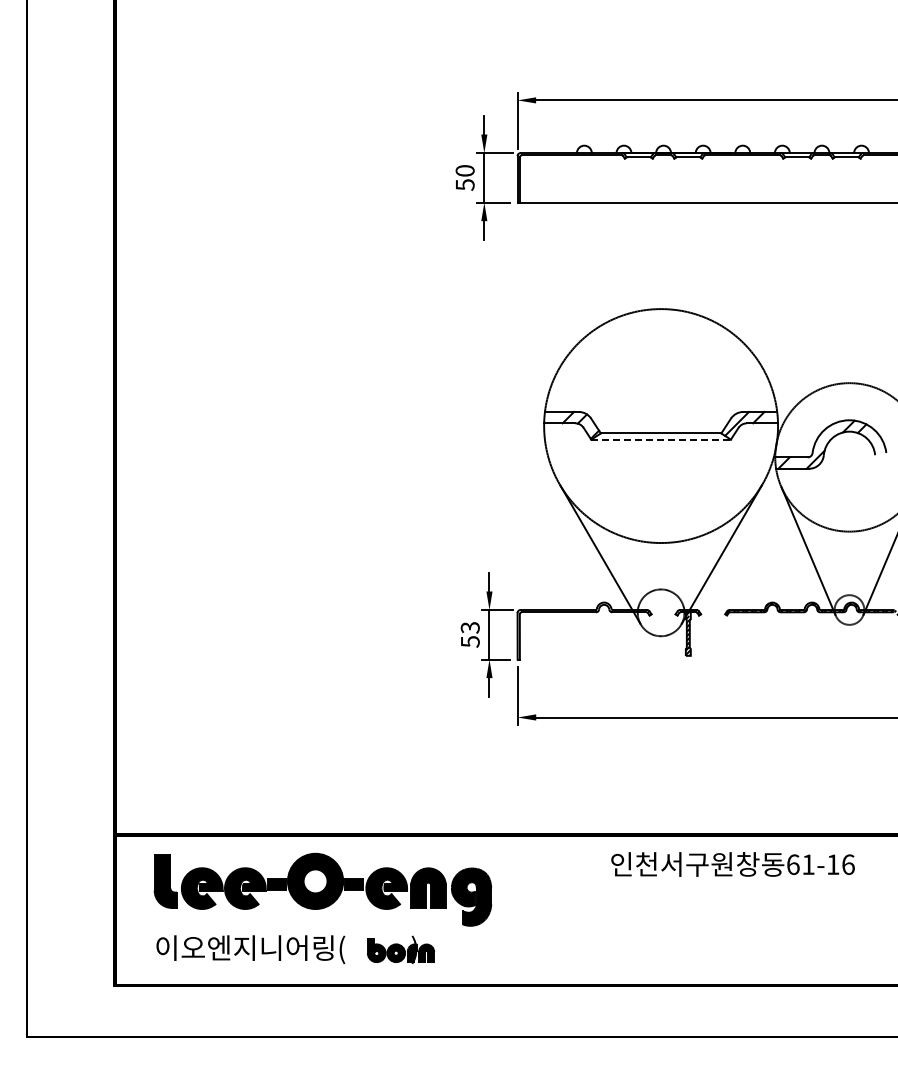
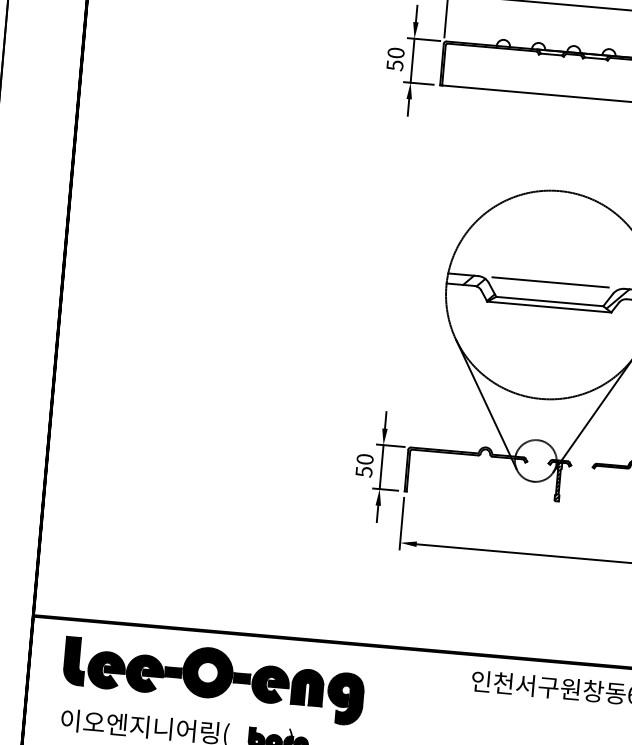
line: (659, 411) -> (550, 281), added
line: (661, 439) -> (549, 306), dashed -> solid
text: (469, 627) -> (364, 459), 53 -> 50

